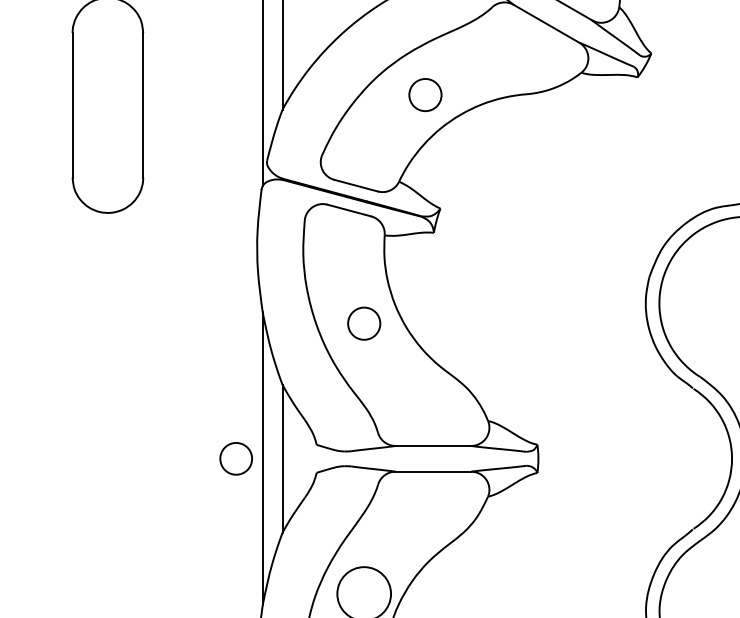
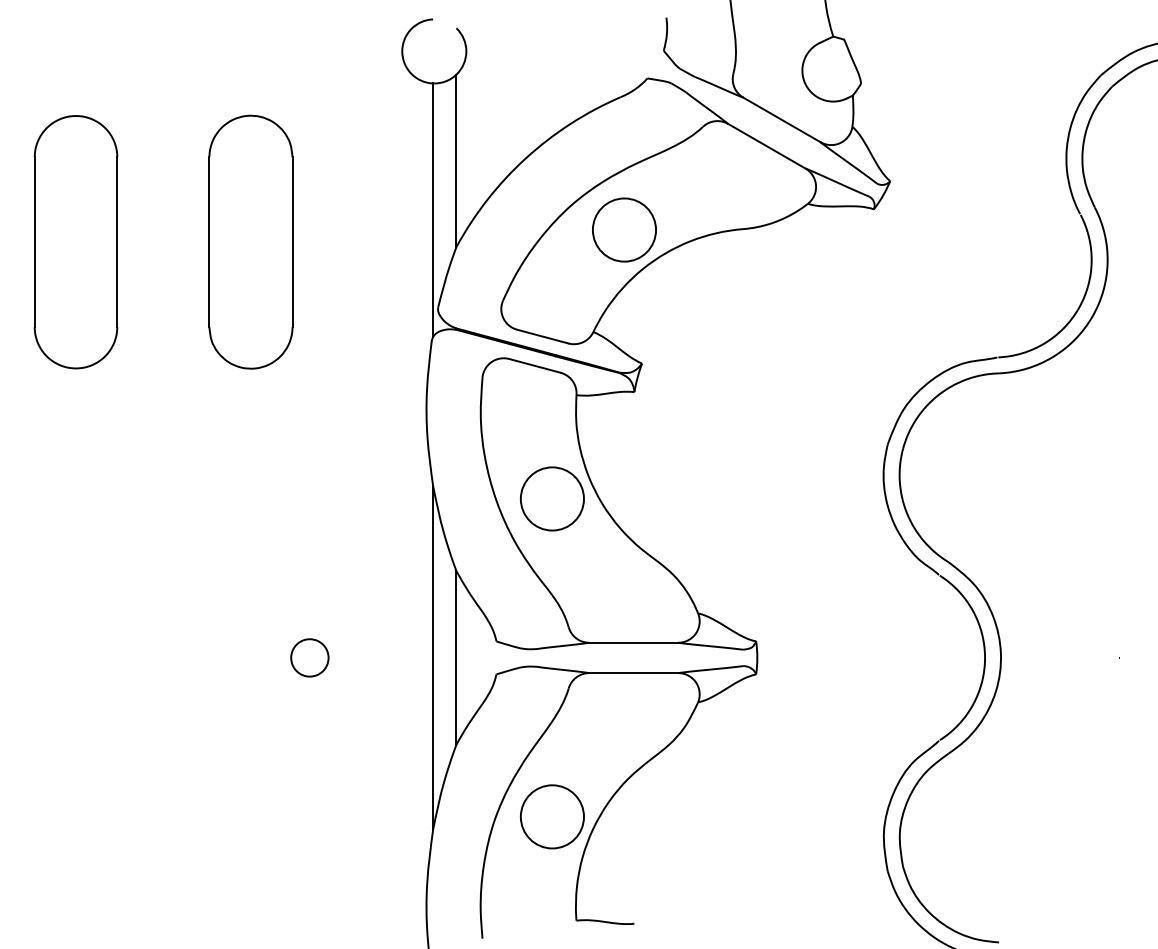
circle: (425, 94) -> (624, 229), size x1.67
circle: (364, 323) -> (552, 498), size x1.67
part: (235, 458) -> (309, 657), moved

